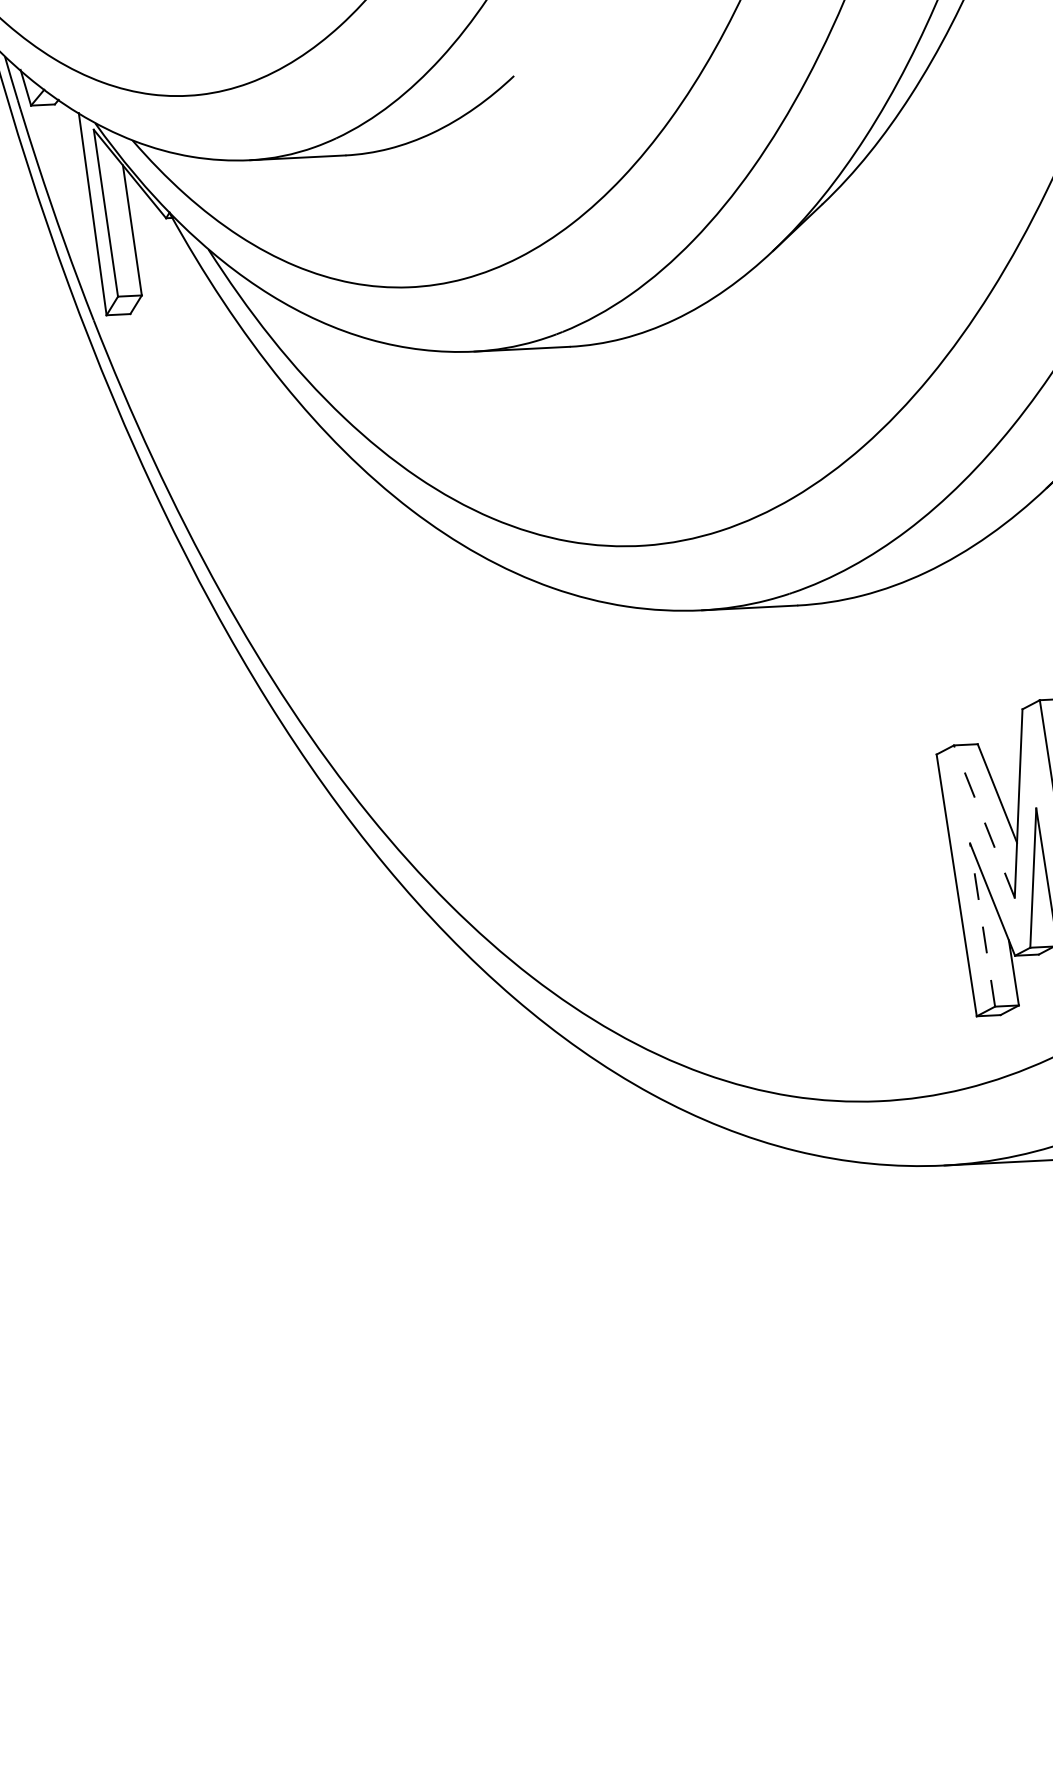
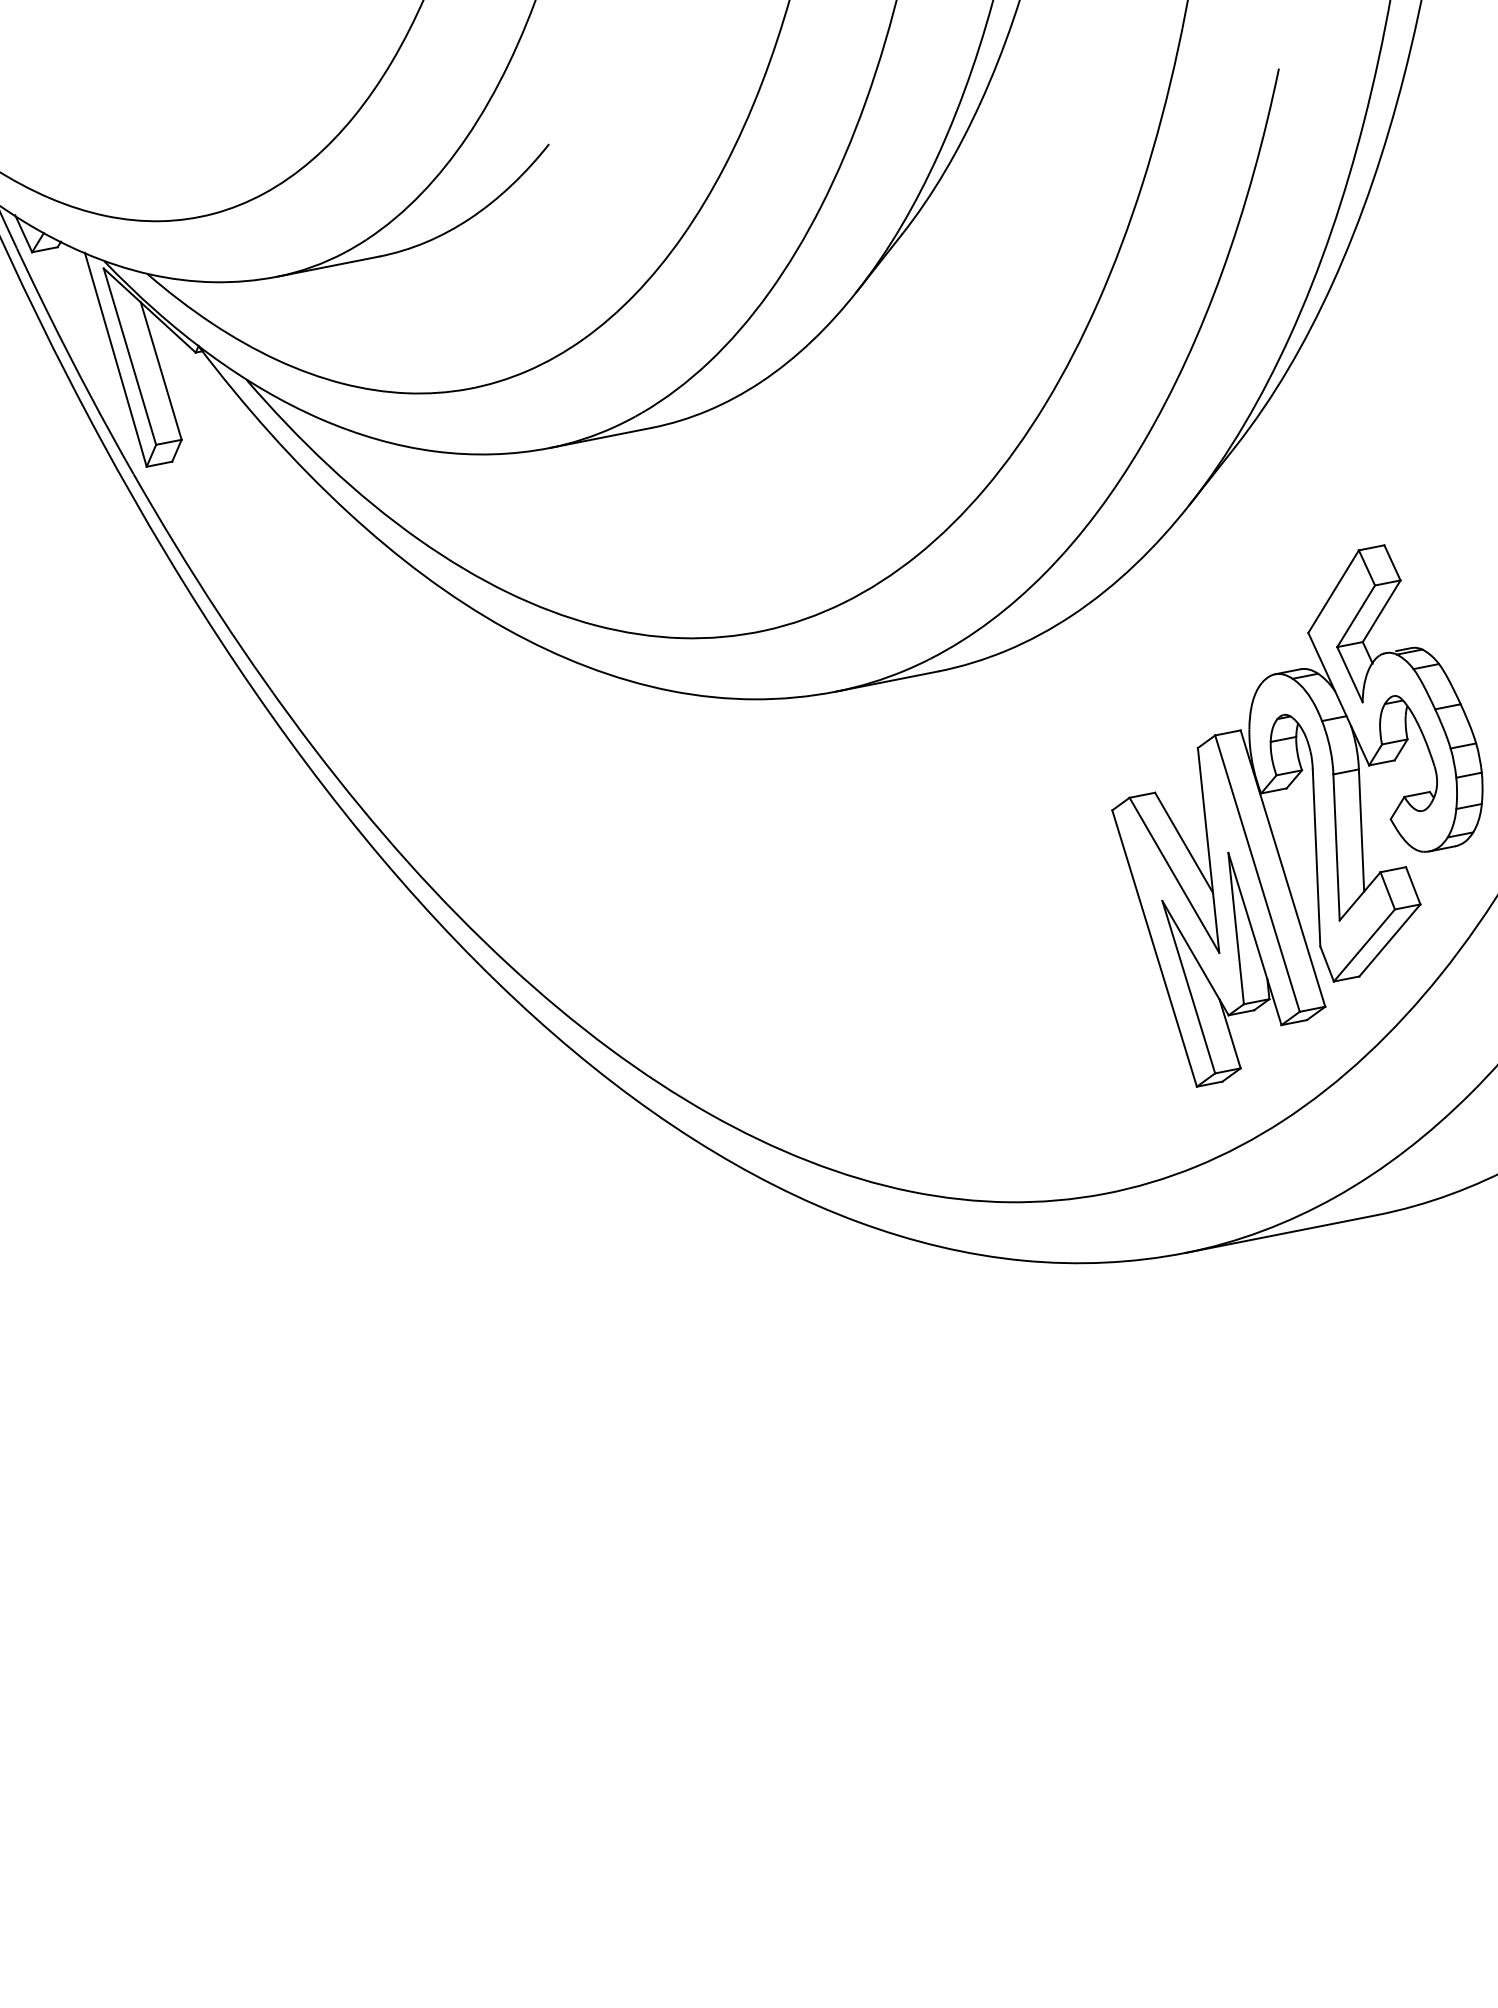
line: (984, 821) -> (1174, 875), dashed -> solid
line: (982, 924) -> (1188, 986), dashed -> solid

